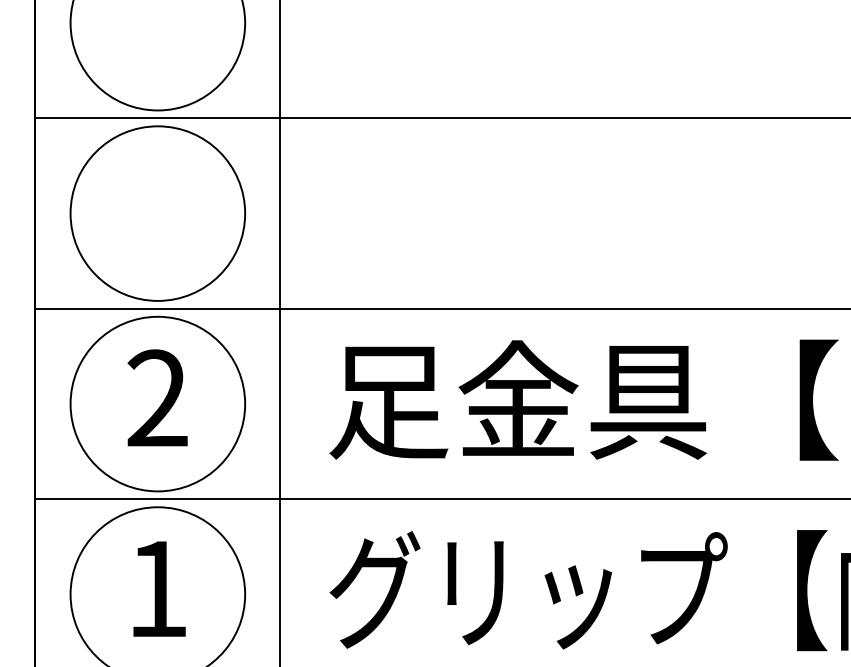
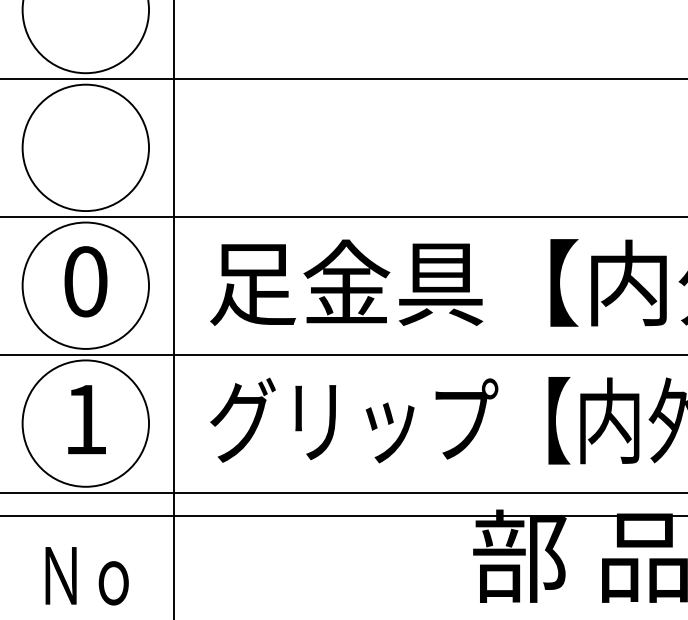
text: (157, 398) -> (85, 281), 2 -> 0

